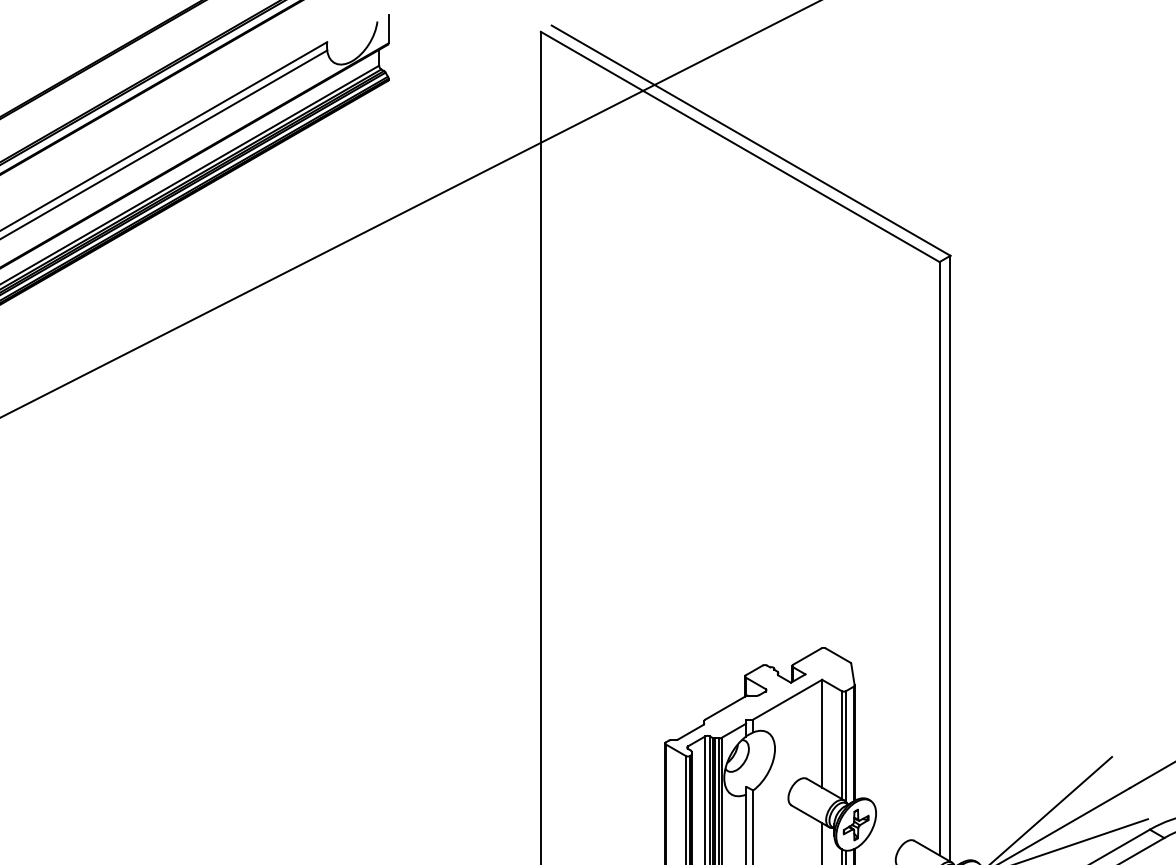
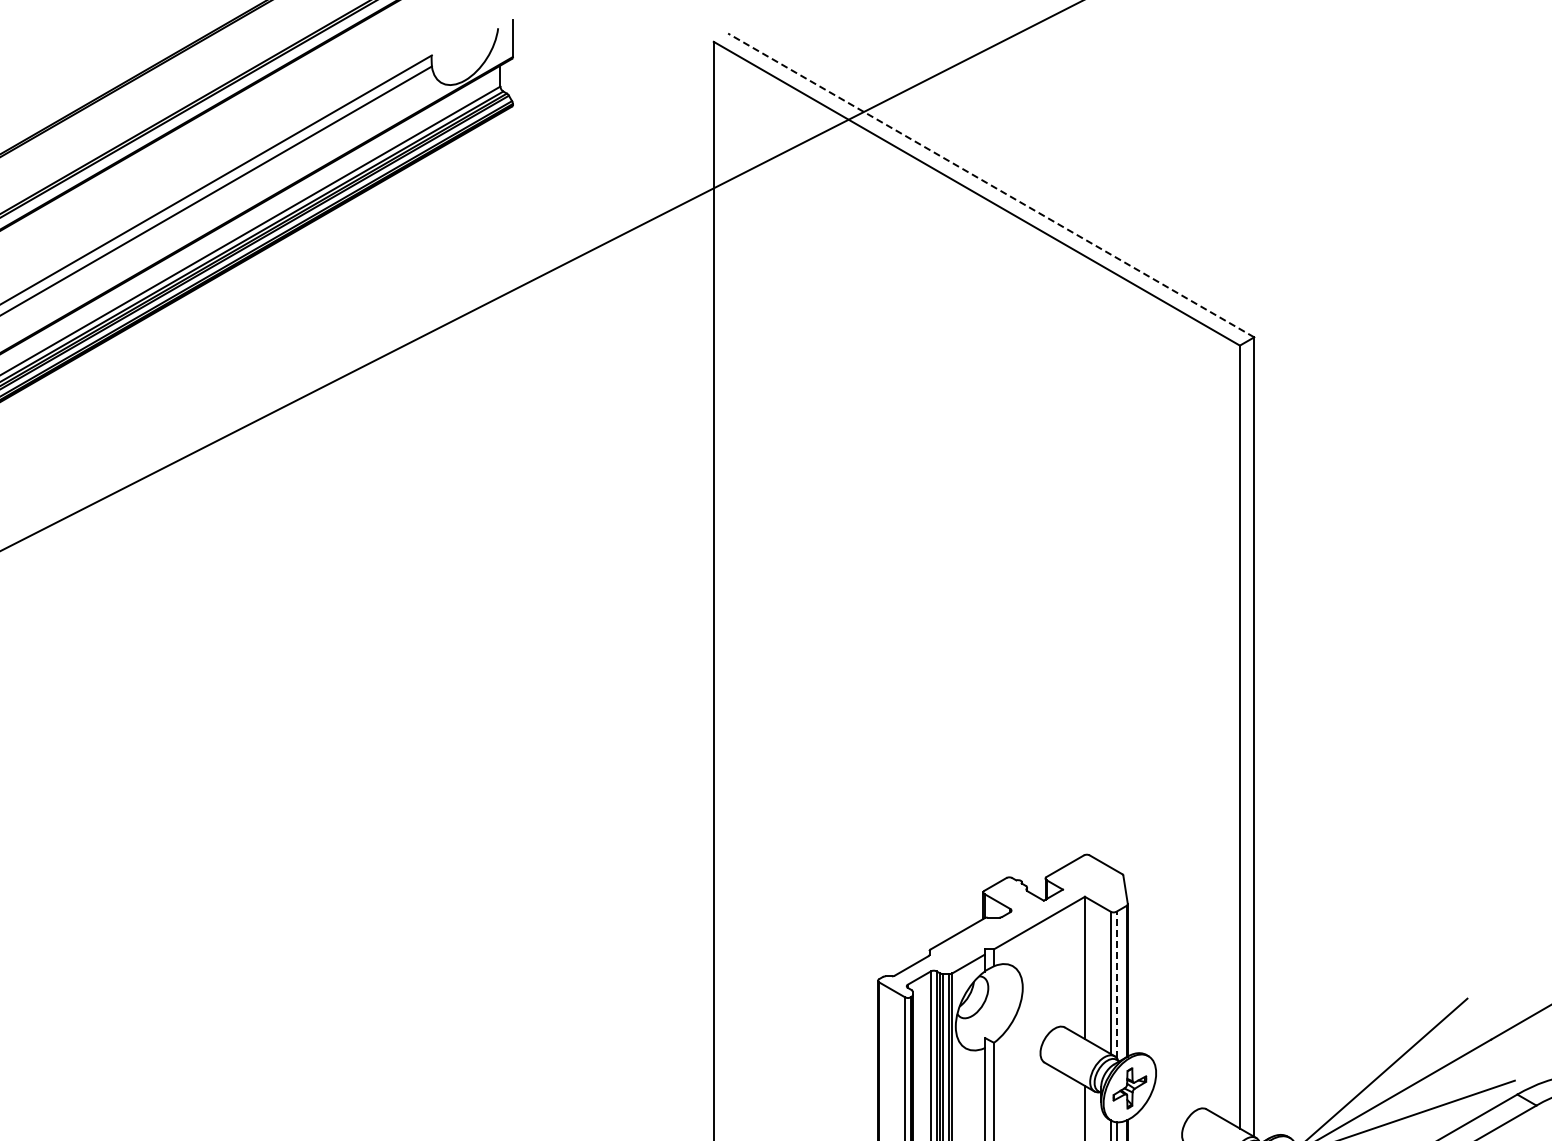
line: (751, 140) -> (991, 185), solid -> dashed
line: (846, 746) -> (1116, 984), solid -> dashed

